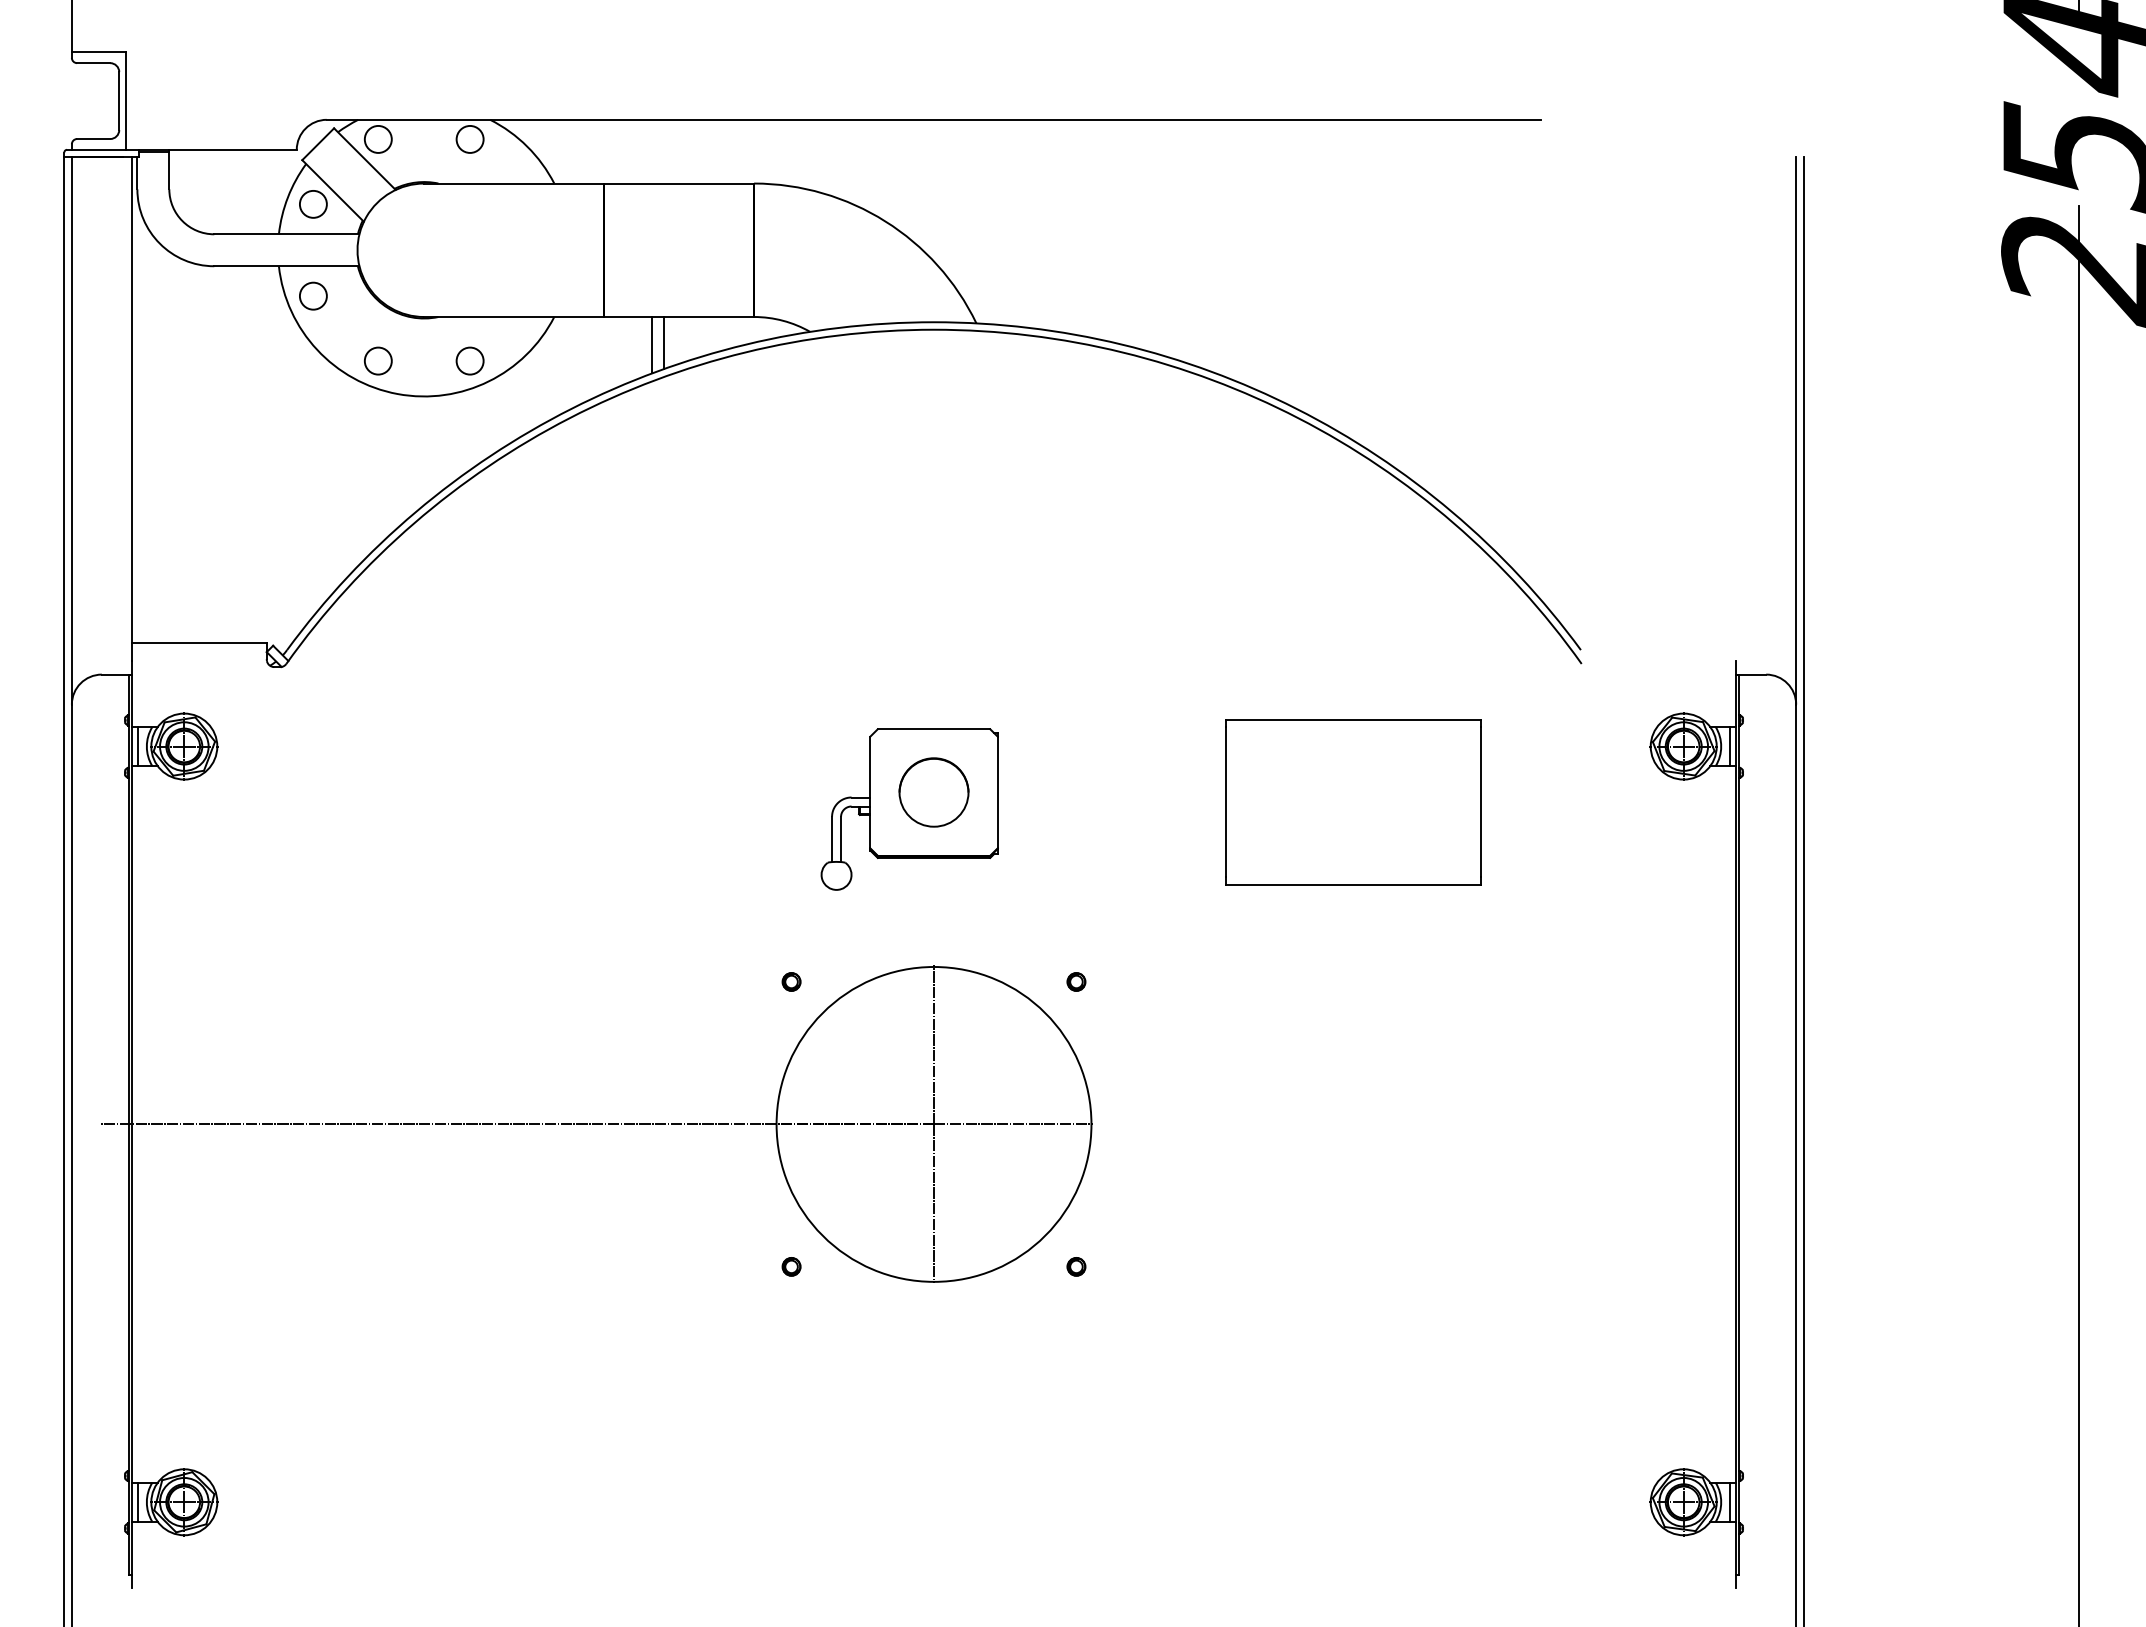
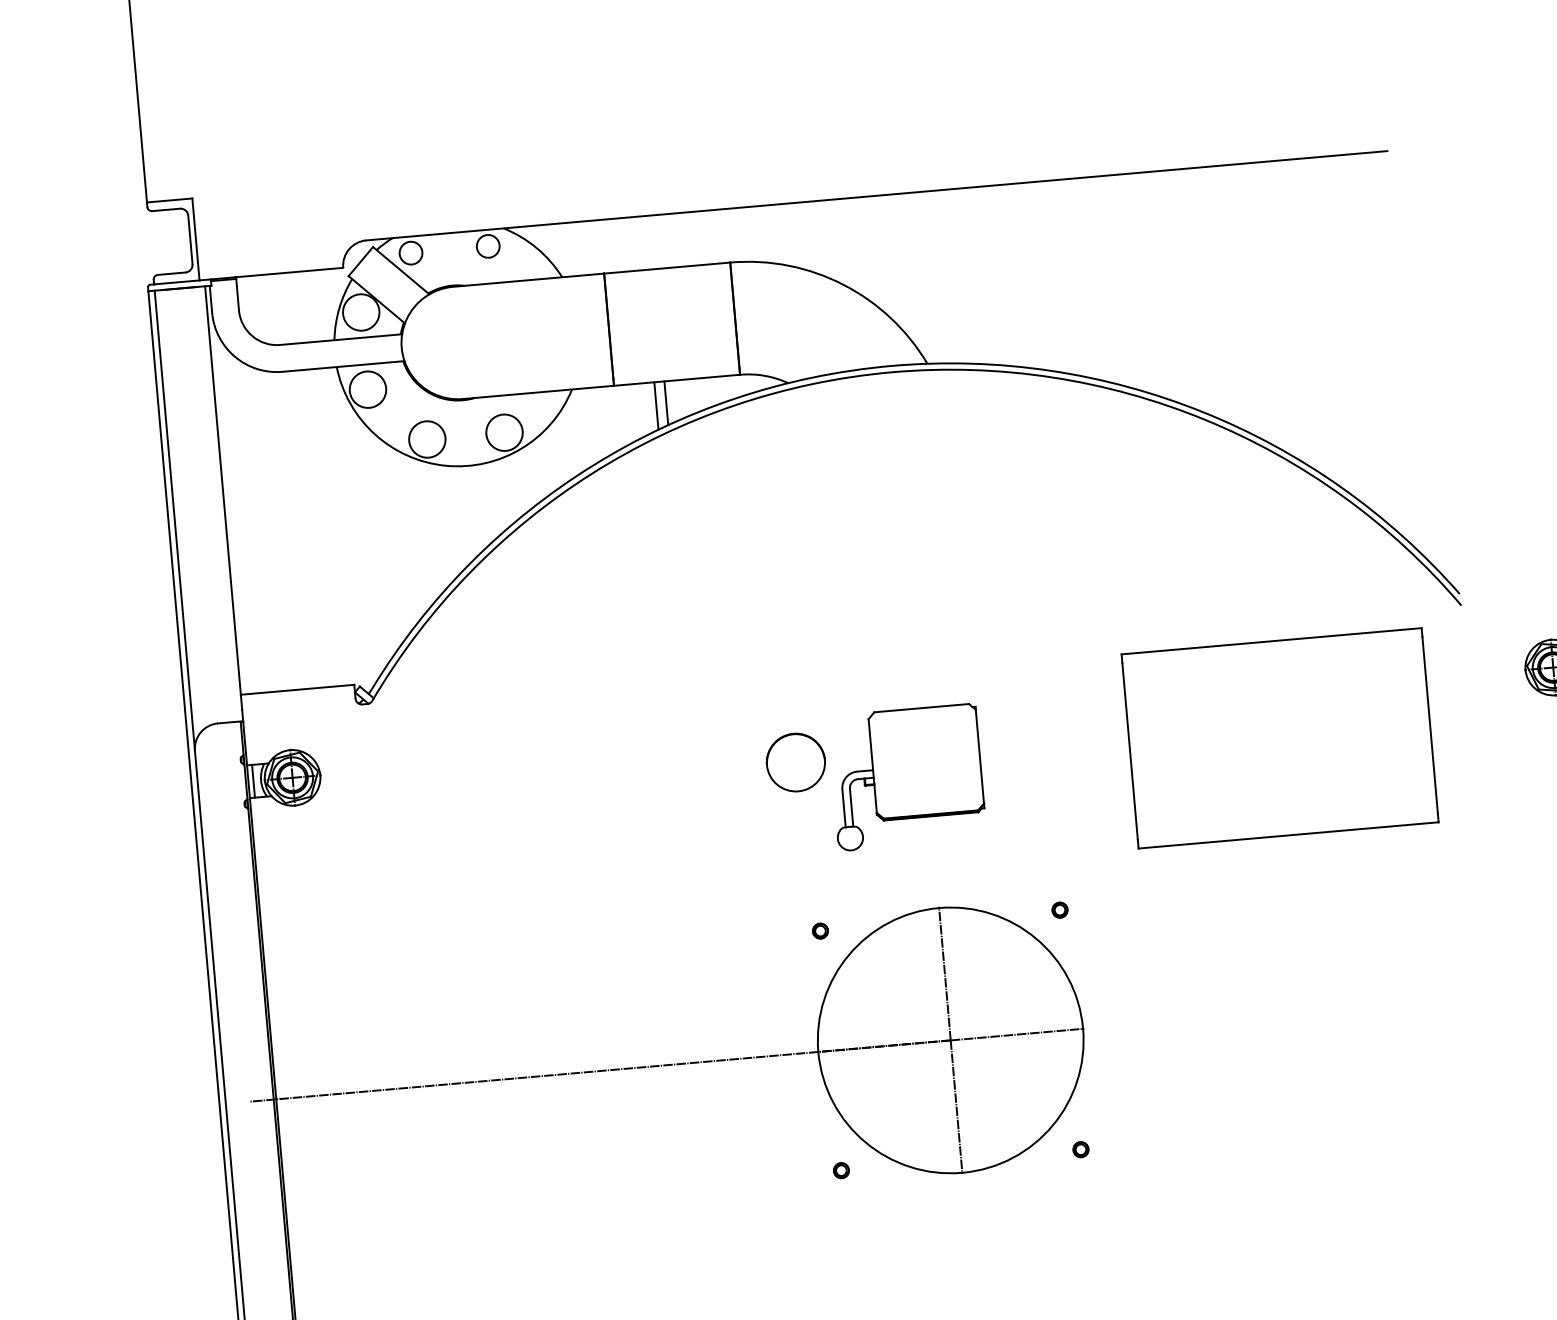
circle: (312, 203) -> (360, 311), size x1.6
circle: (312, 295) -> (367, 389), size x1.6
circle: (377, 360) -> (426, 439), size x1.6
circle: (469, 360) -> (503, 432), size x1.6
part: (933, 792) -> (795, 762), moved
part: (1353, 802) -> (1279, 738), size x1.4

